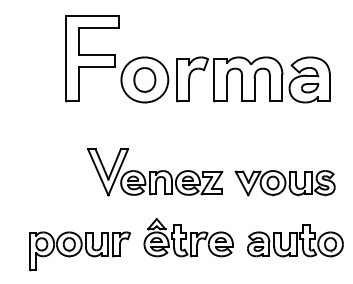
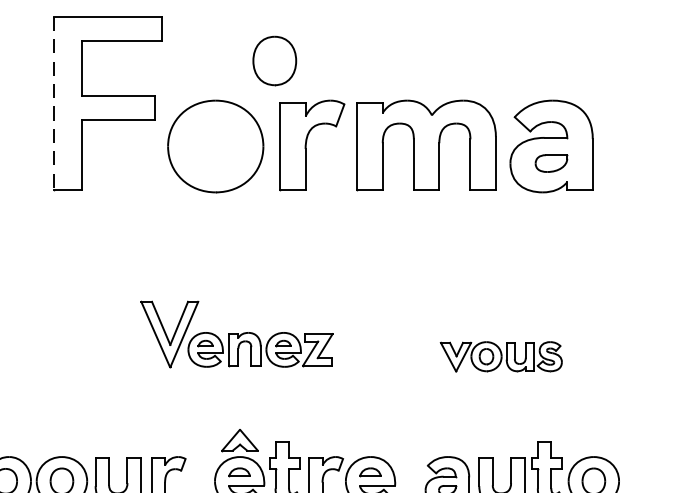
line: (65, 58) -> (54, 102), solid -> dashed
part: (144, 80) -> (274, 62), moved
part: (155, 172) -> (237, 334), size x0.7
part: (284, 183) -> (500, 357), size x0.6

